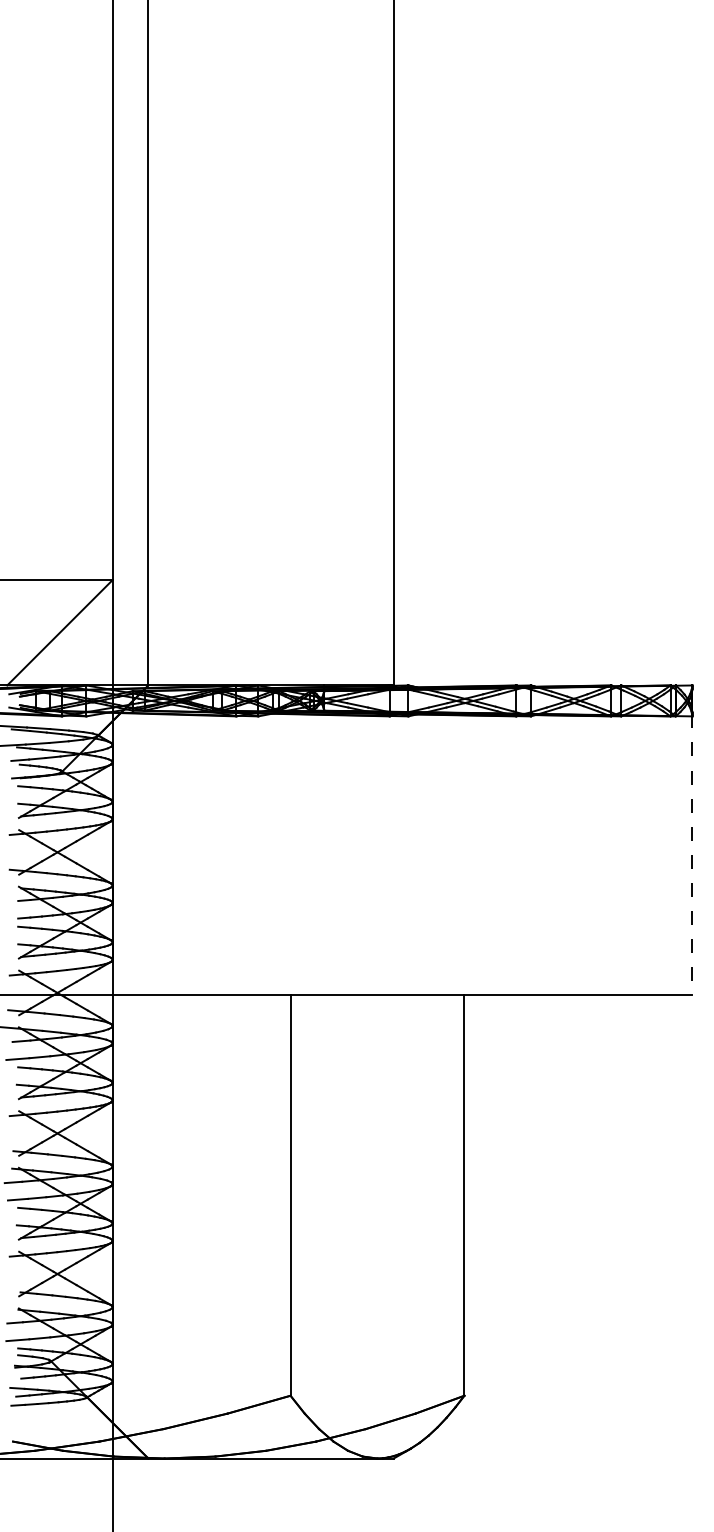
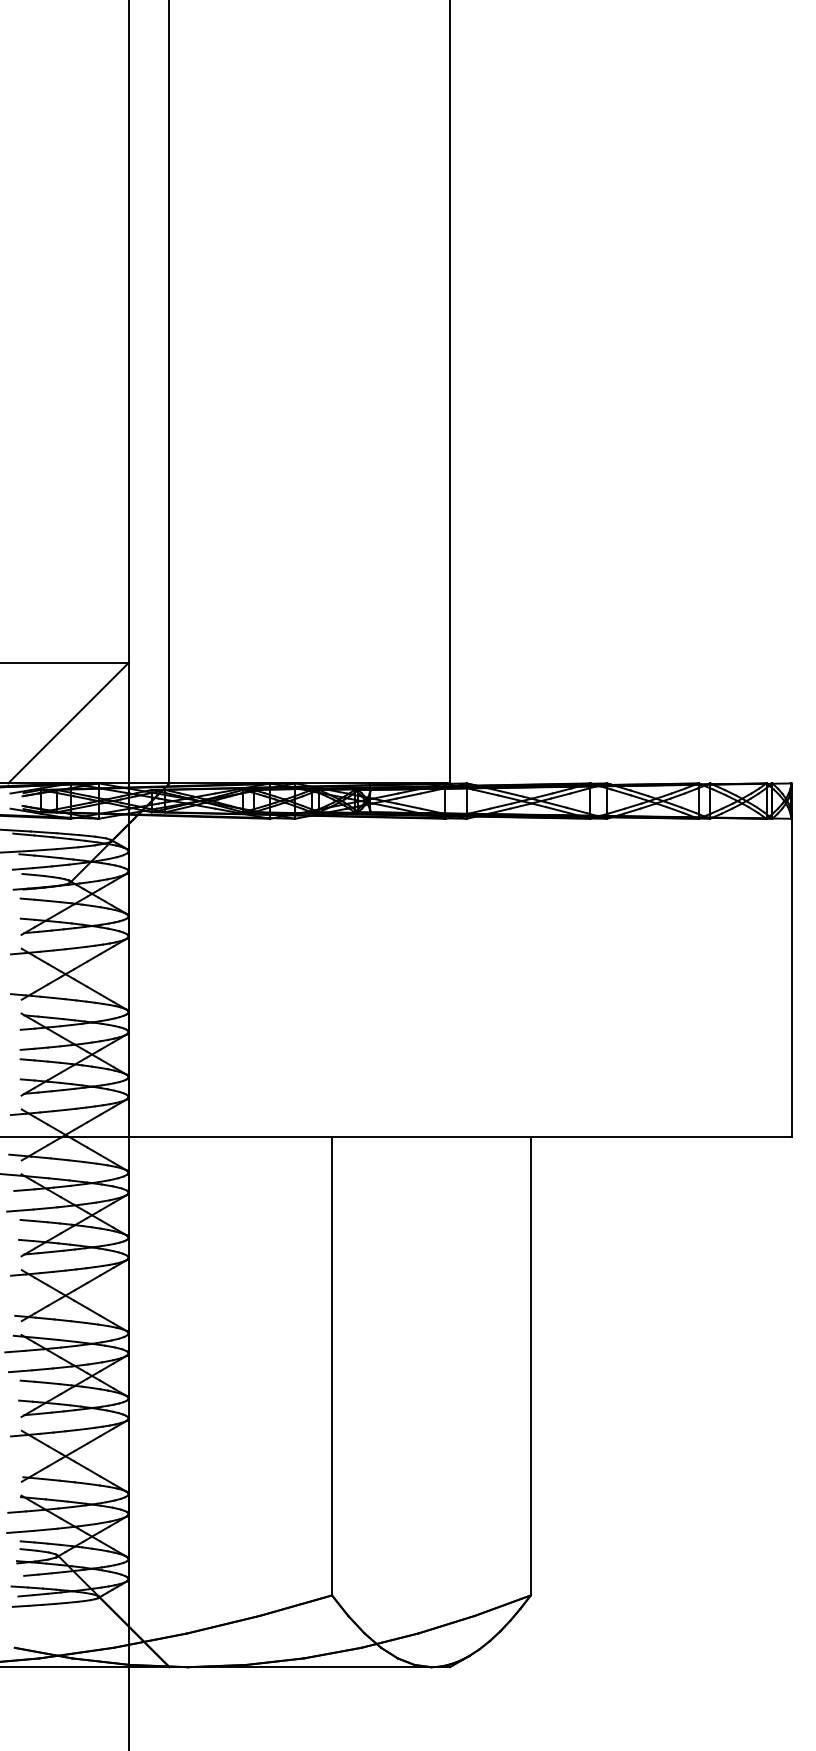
line: (692, 855) -> (791, 977), dashed -> solid

